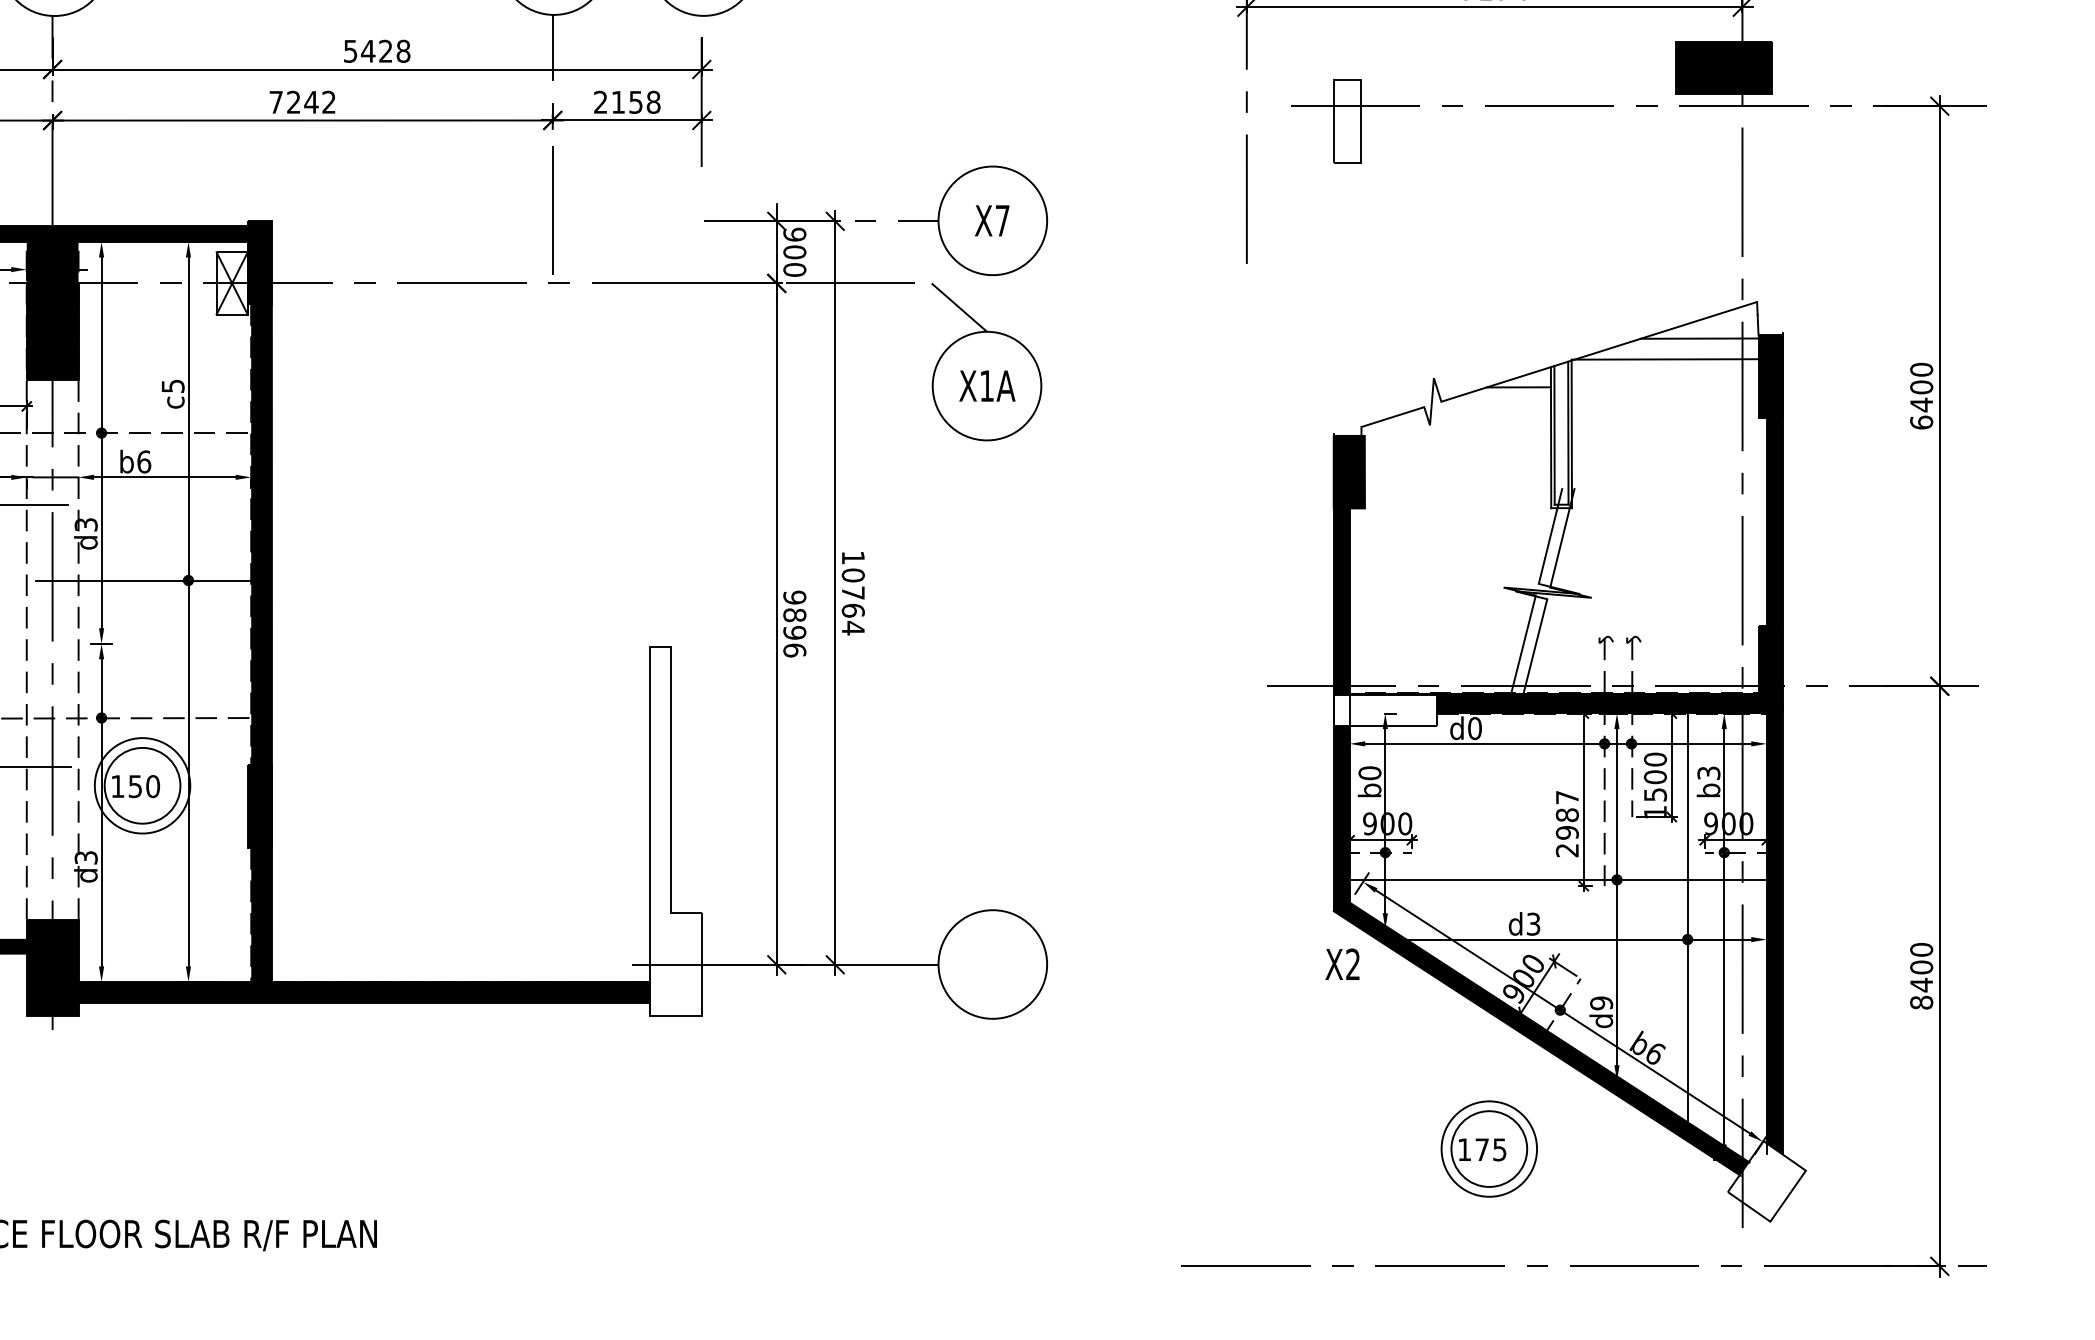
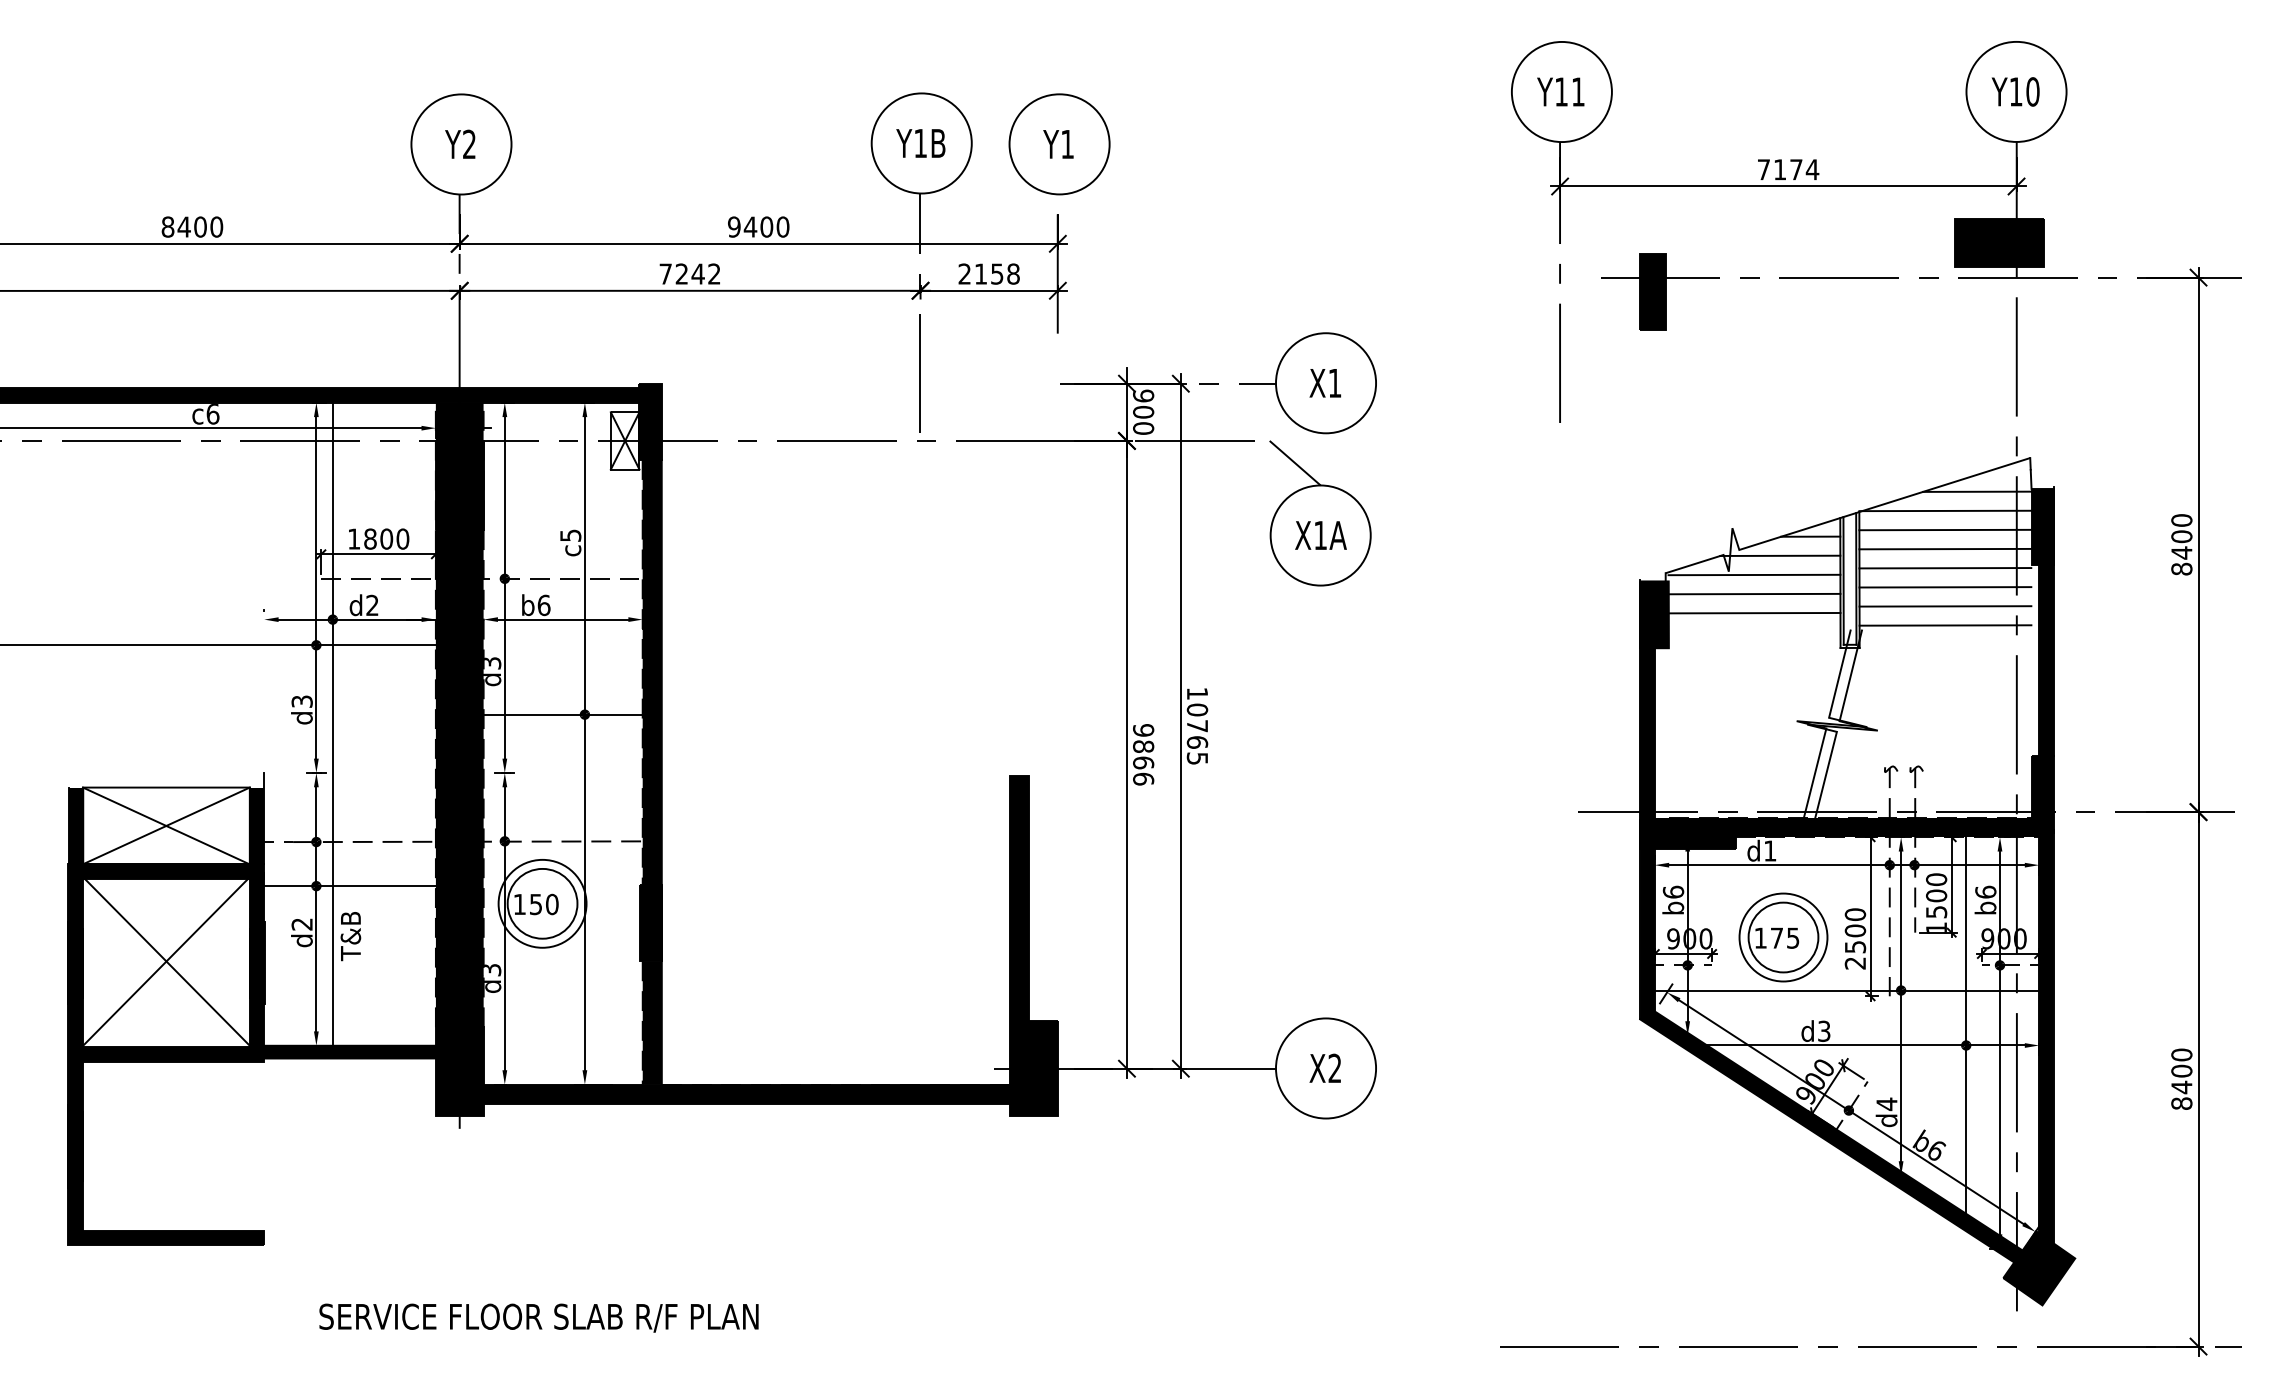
text: (376, 50) -> (758, 226), 5428 -> 9400
fill: (1347, 121) -> (1652, 291), added
text: (1002, 221) -> (1334, 383), X7 -> X1
line: (1665, 379) -> (1945, 529), added
line: (1665, 400) -> (1945, 548), added
line: (1486, 407) -> (1780, 555), added
line: (1665, 421) -> (1945, 568), added
text: (1921, 421) -> (2181, 568), 6400 -> 8400
line: (1457, 428) -> (1754, 574), added
line: (1665, 442) -> (1945, 587), added
line: (1457, 449) -> (1754, 593), added
line: (1665, 463) -> (1945, 606), added
line: (1457, 469) -> (1754, 612), added
line: (1665, 483) -> (1945, 625), added
text: (852, 628) -> (1196, 758), 10764 -> 10765
text: (794, 632) -> (1143, 762), 9896 -> 9866
fill: (52, 649) -> (459, 778), added
fill: (1385, 710) -> (1687, 834), added
text: (1475, 727) -> (1770, 850), d0 -> d1
text: (1368, 772) -> (1672, 891), b0 -> b6
text: (1708, 772) -> (1985, 891), b3 -> b6
text: (1567, 814) -> (1855, 930), 2987 -> 2500
fill: (675, 831) -> (1033, 945), added
text: (1341, 963) -> (1324, 1067), moved
text: (1601, 1003) -> (1886, 1104), d9 -> d4
part: (1489, 1149) -> (1783, 937), moved
fill: (1767, 1181) -> (2039, 1268), added

